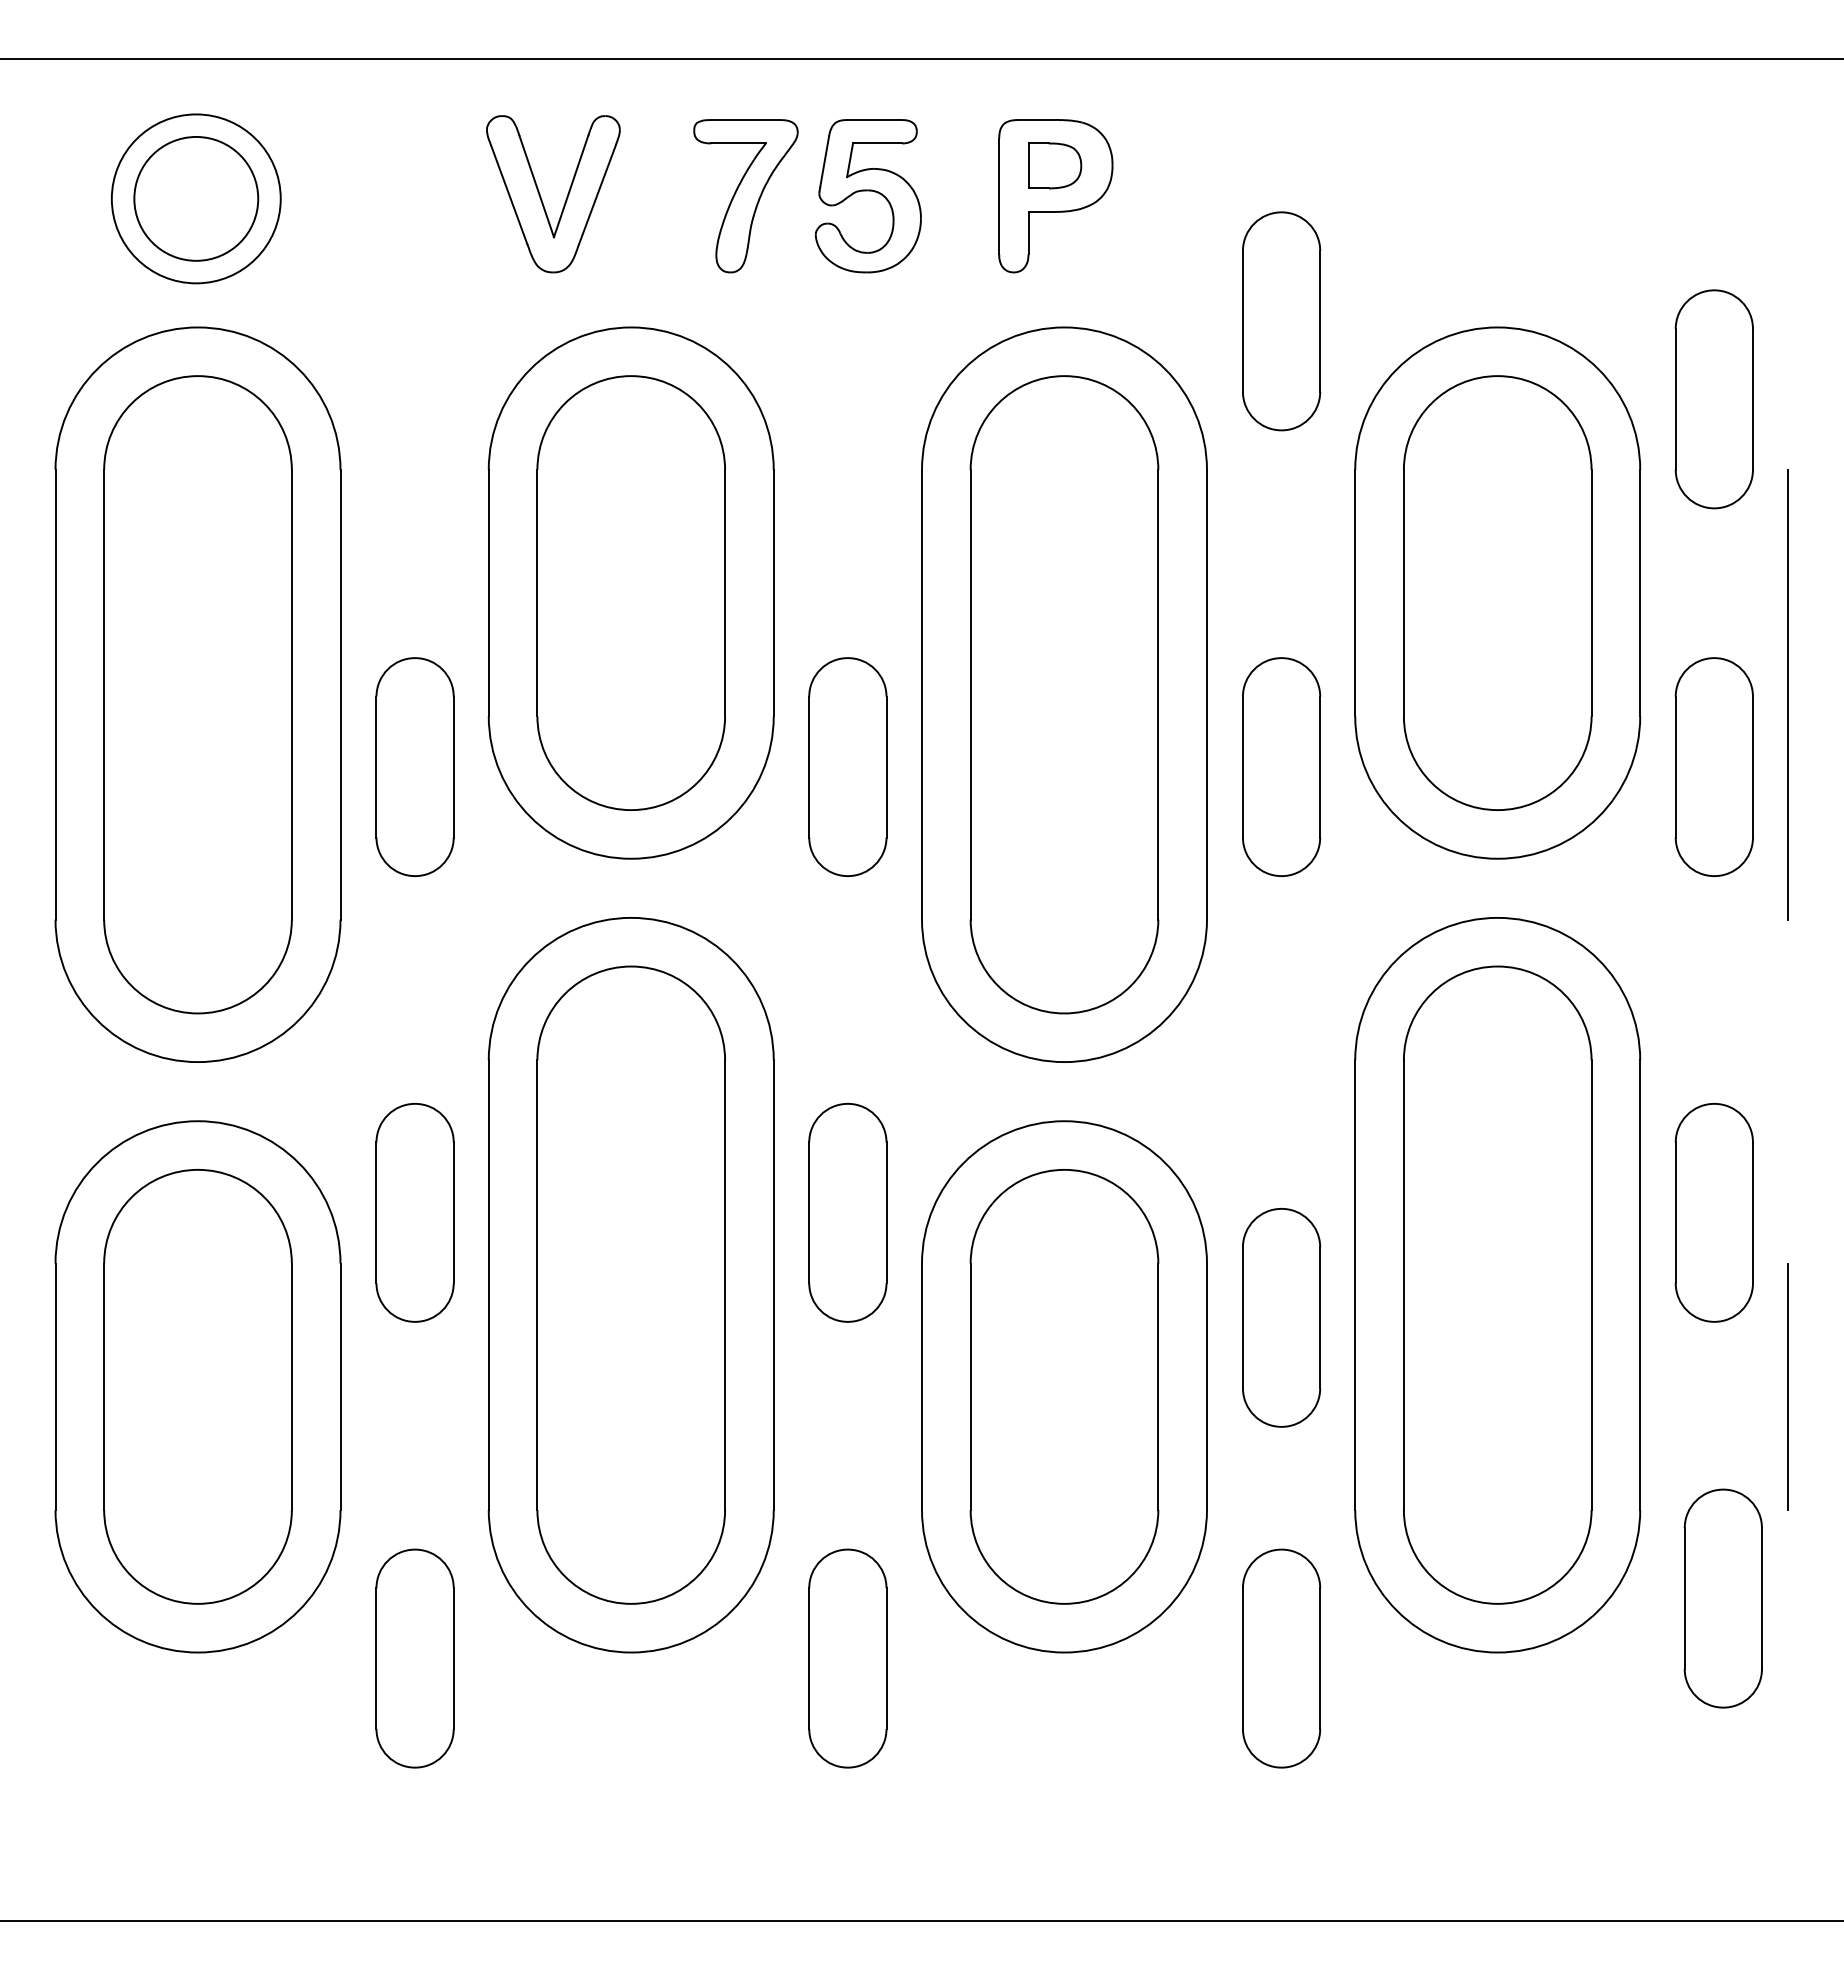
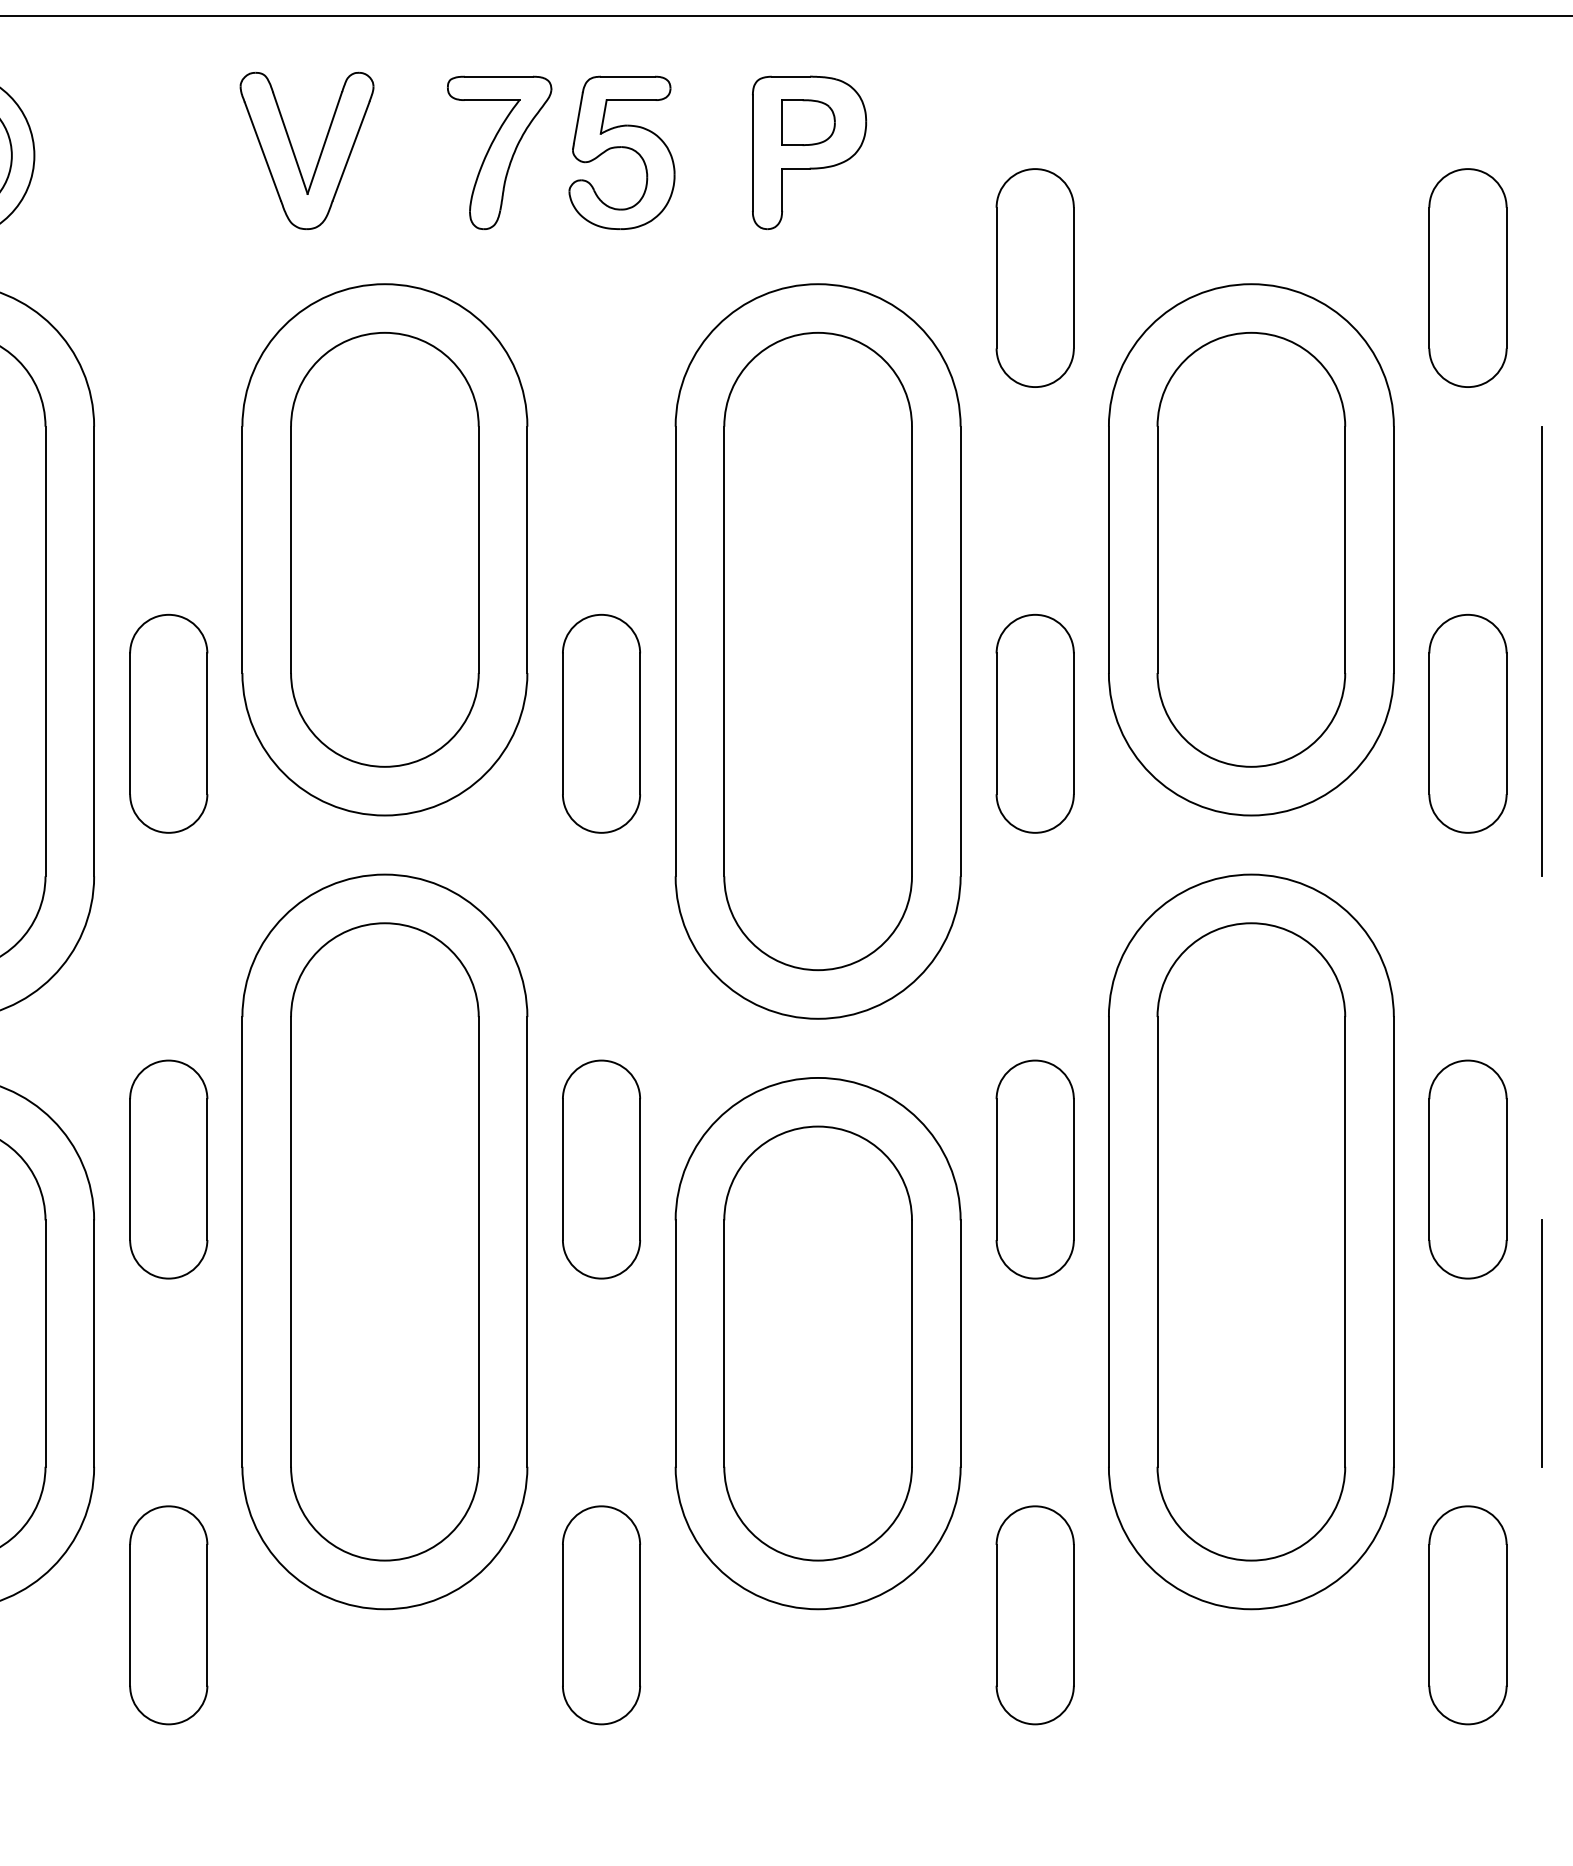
part: (1713, 399) -> (1467, 278), moved
part: (1281, 1317) -> (1035, 1169), moved
part: (1722, 1598) -> (1467, 1615), moved

